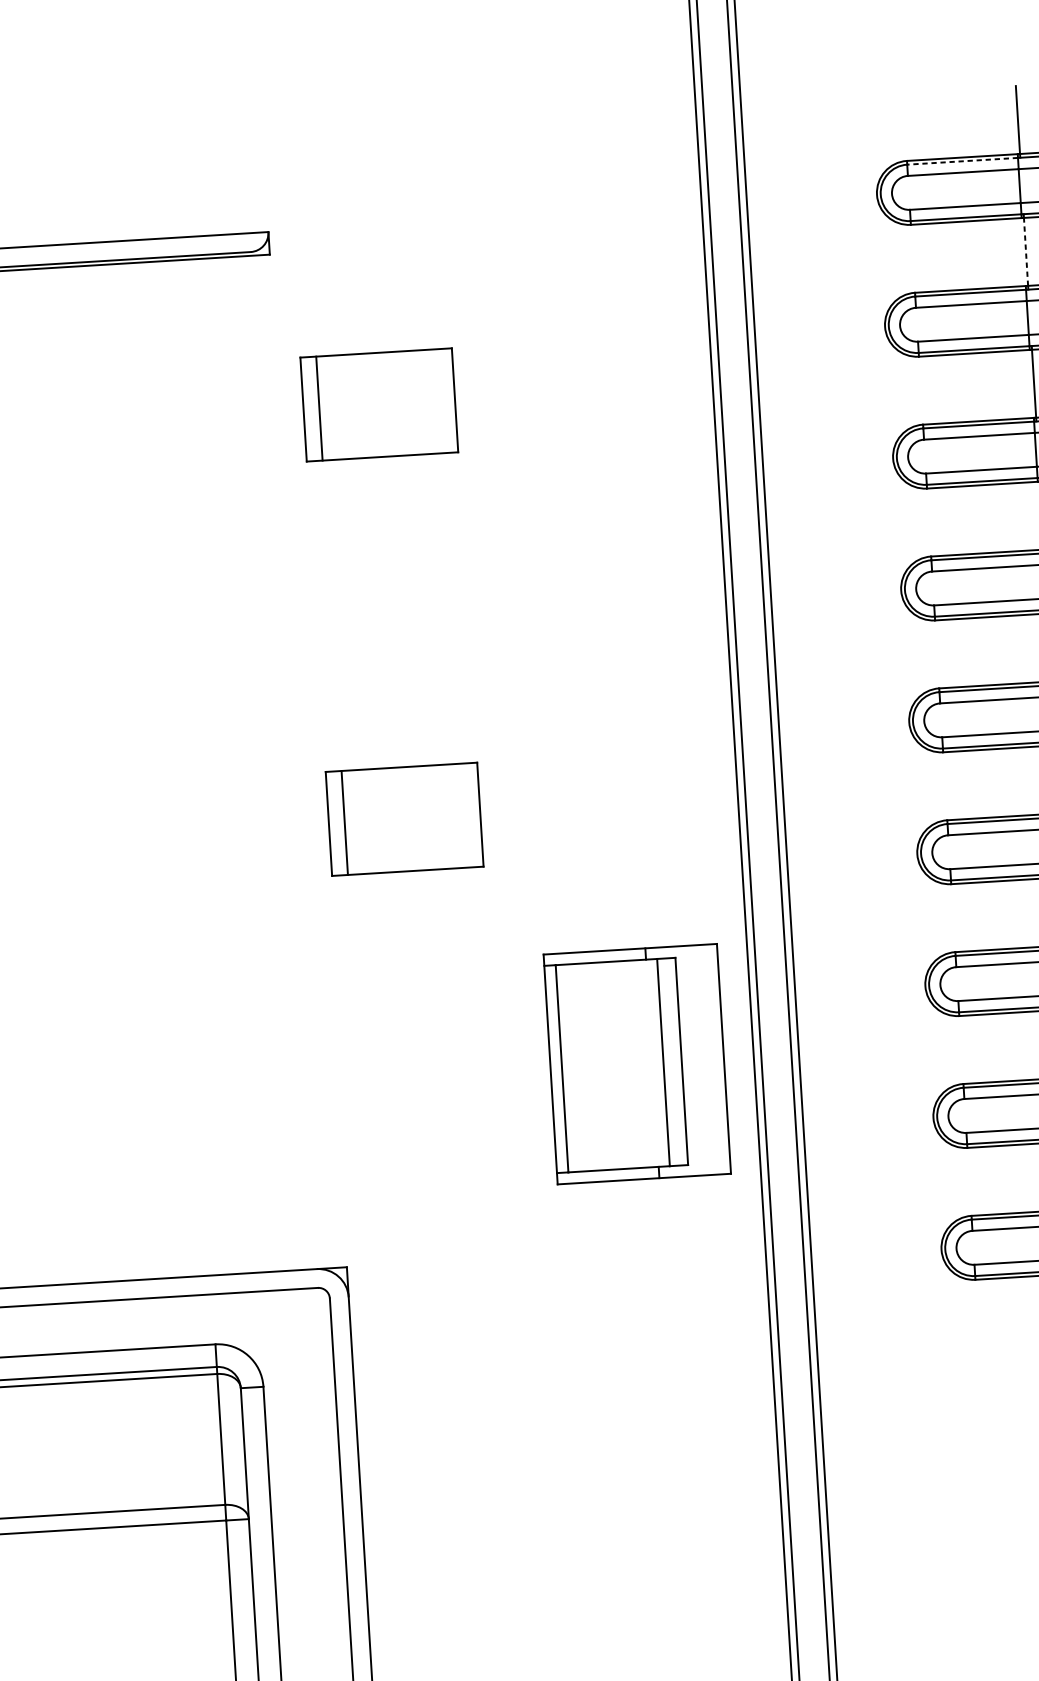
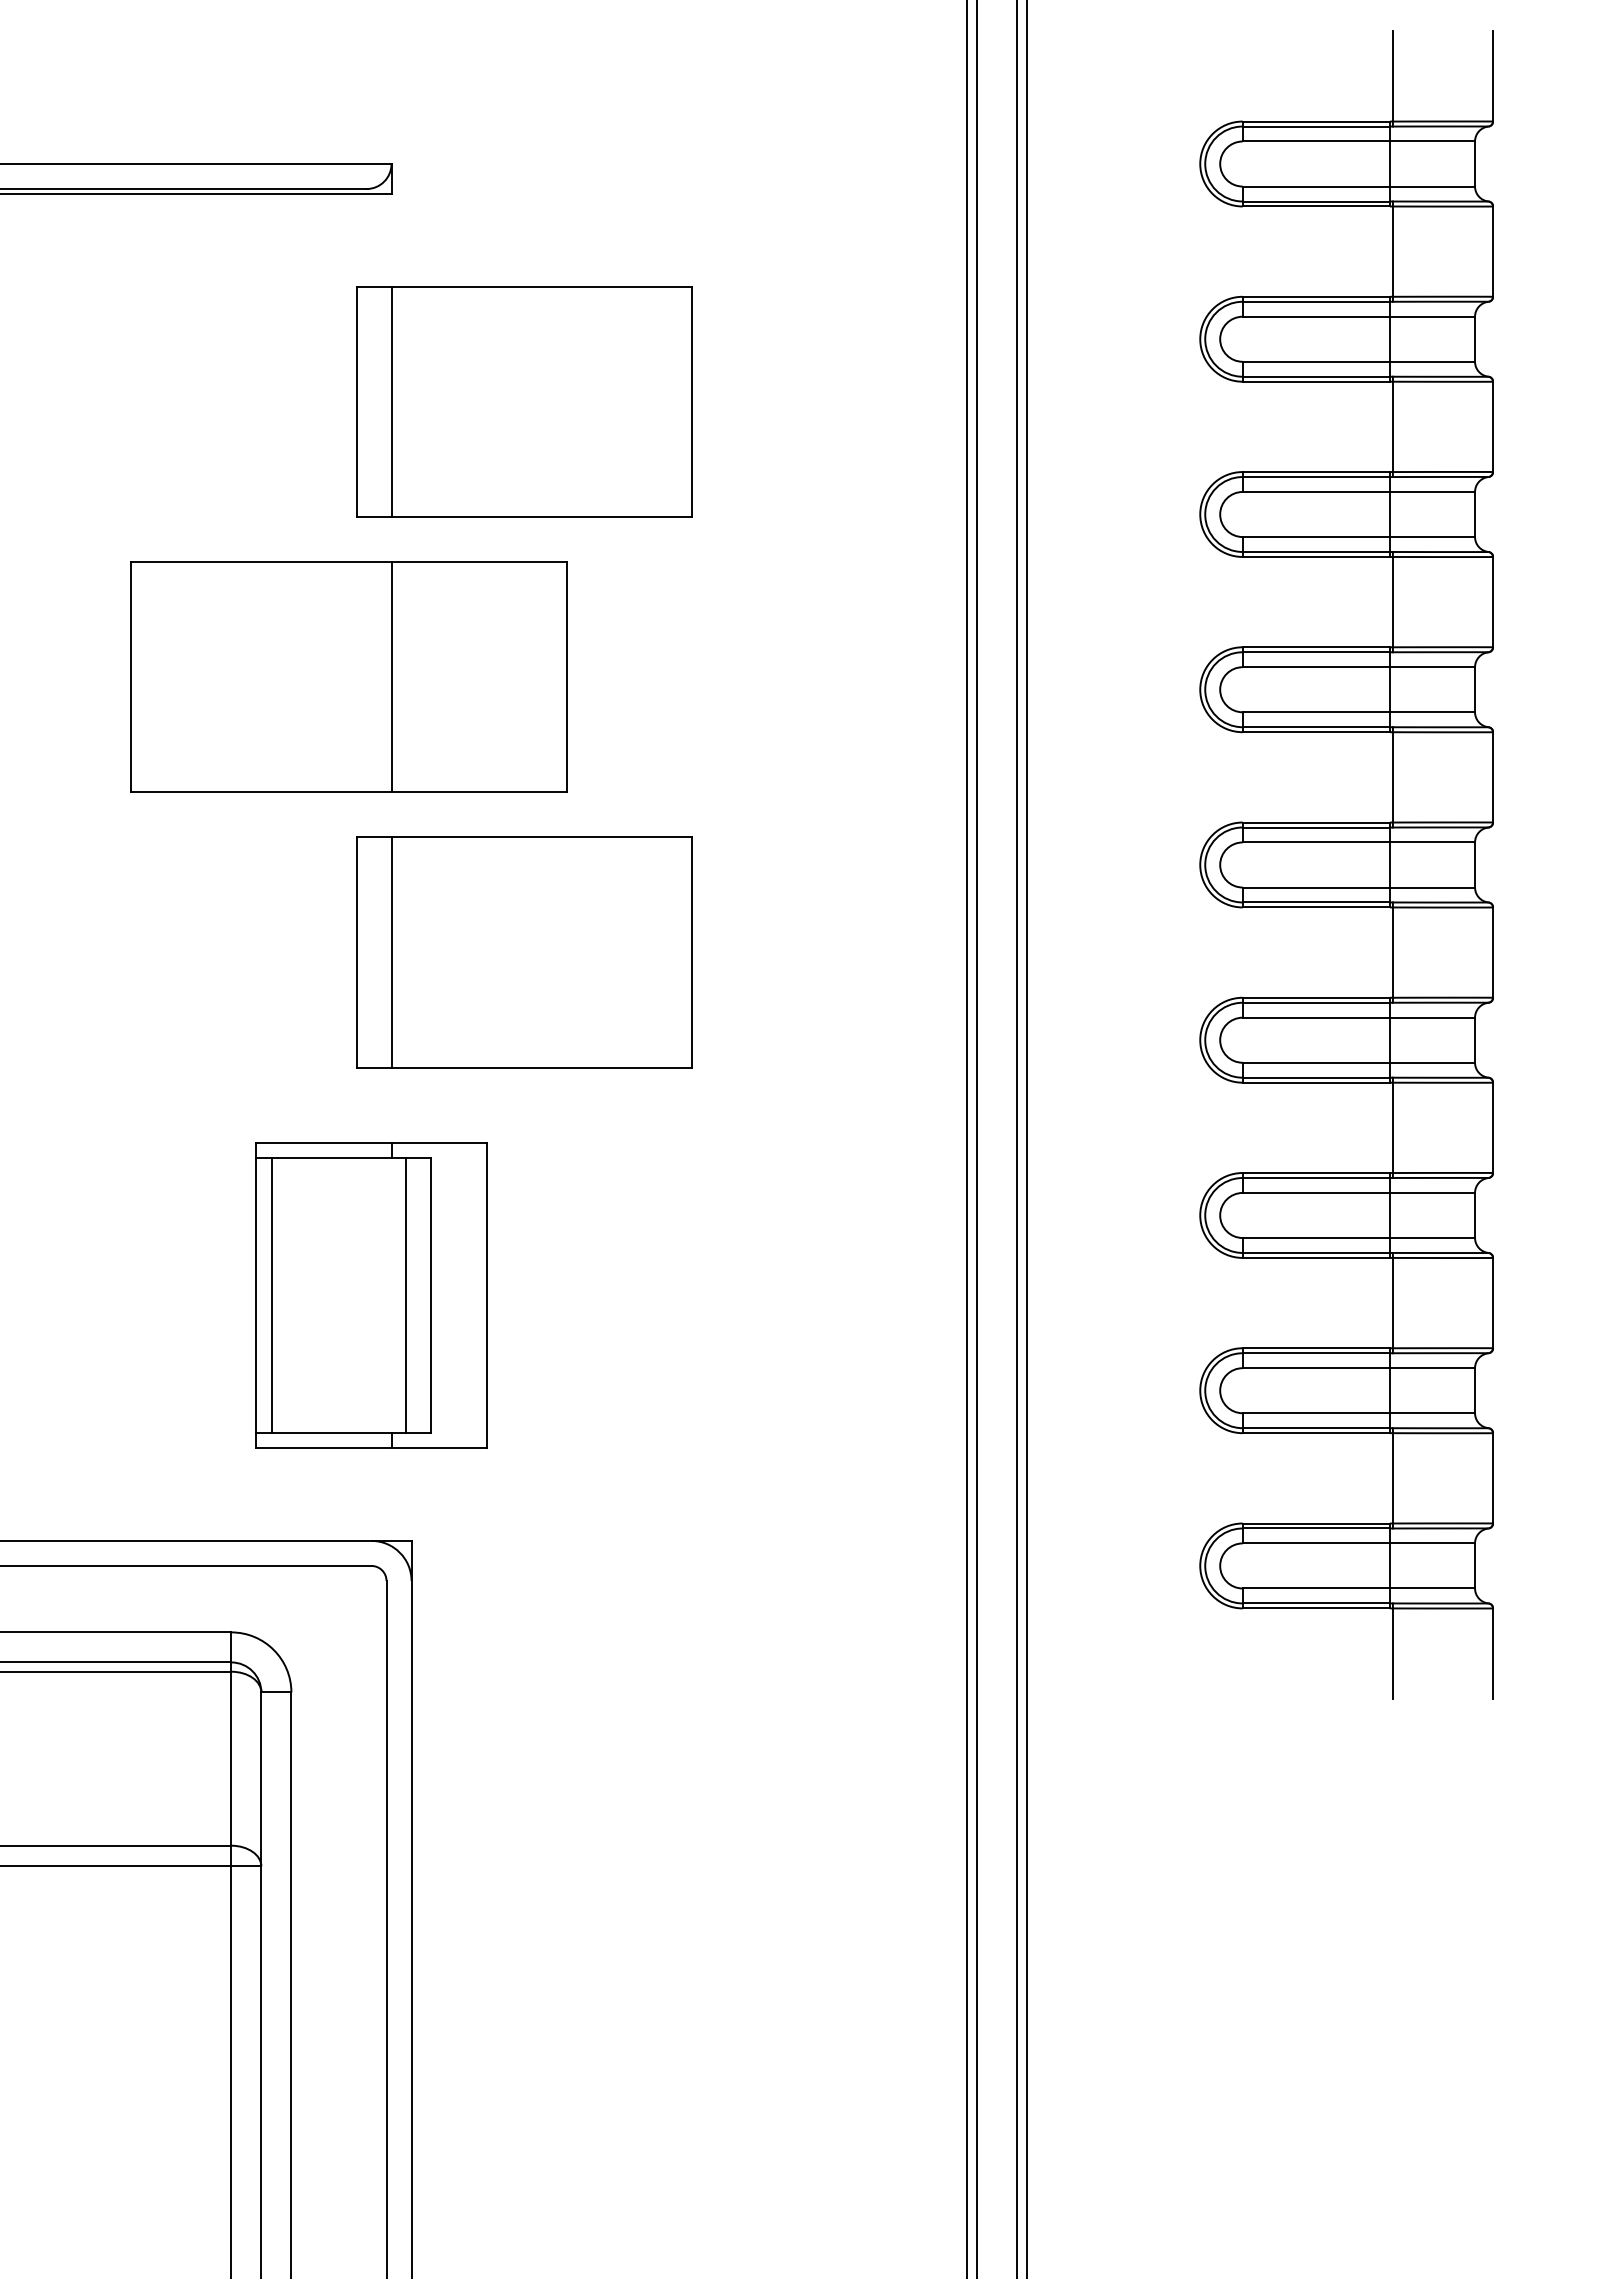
line: (962, 161) -> (1316, 126), dashed -> solid
line: (1025, 251) -> (1392, 251), dashed -> solid
part: (379, 404) -> (524, 401), size x1.67
part: (259, 619) -> (348, 676), added
part: (404, 819) -> (524, 952), size x1.67
part: (637, 1064) -> (371, 1295), moved

